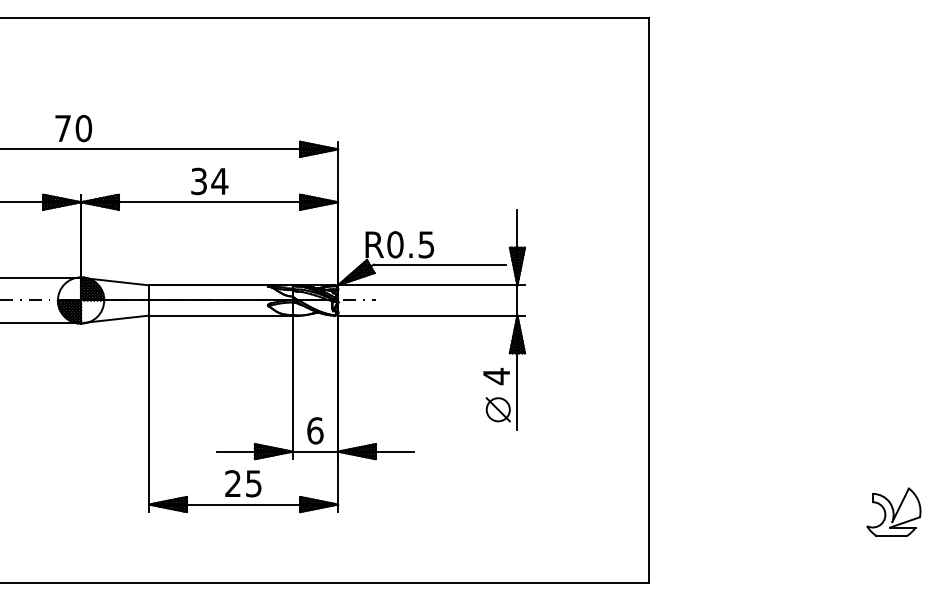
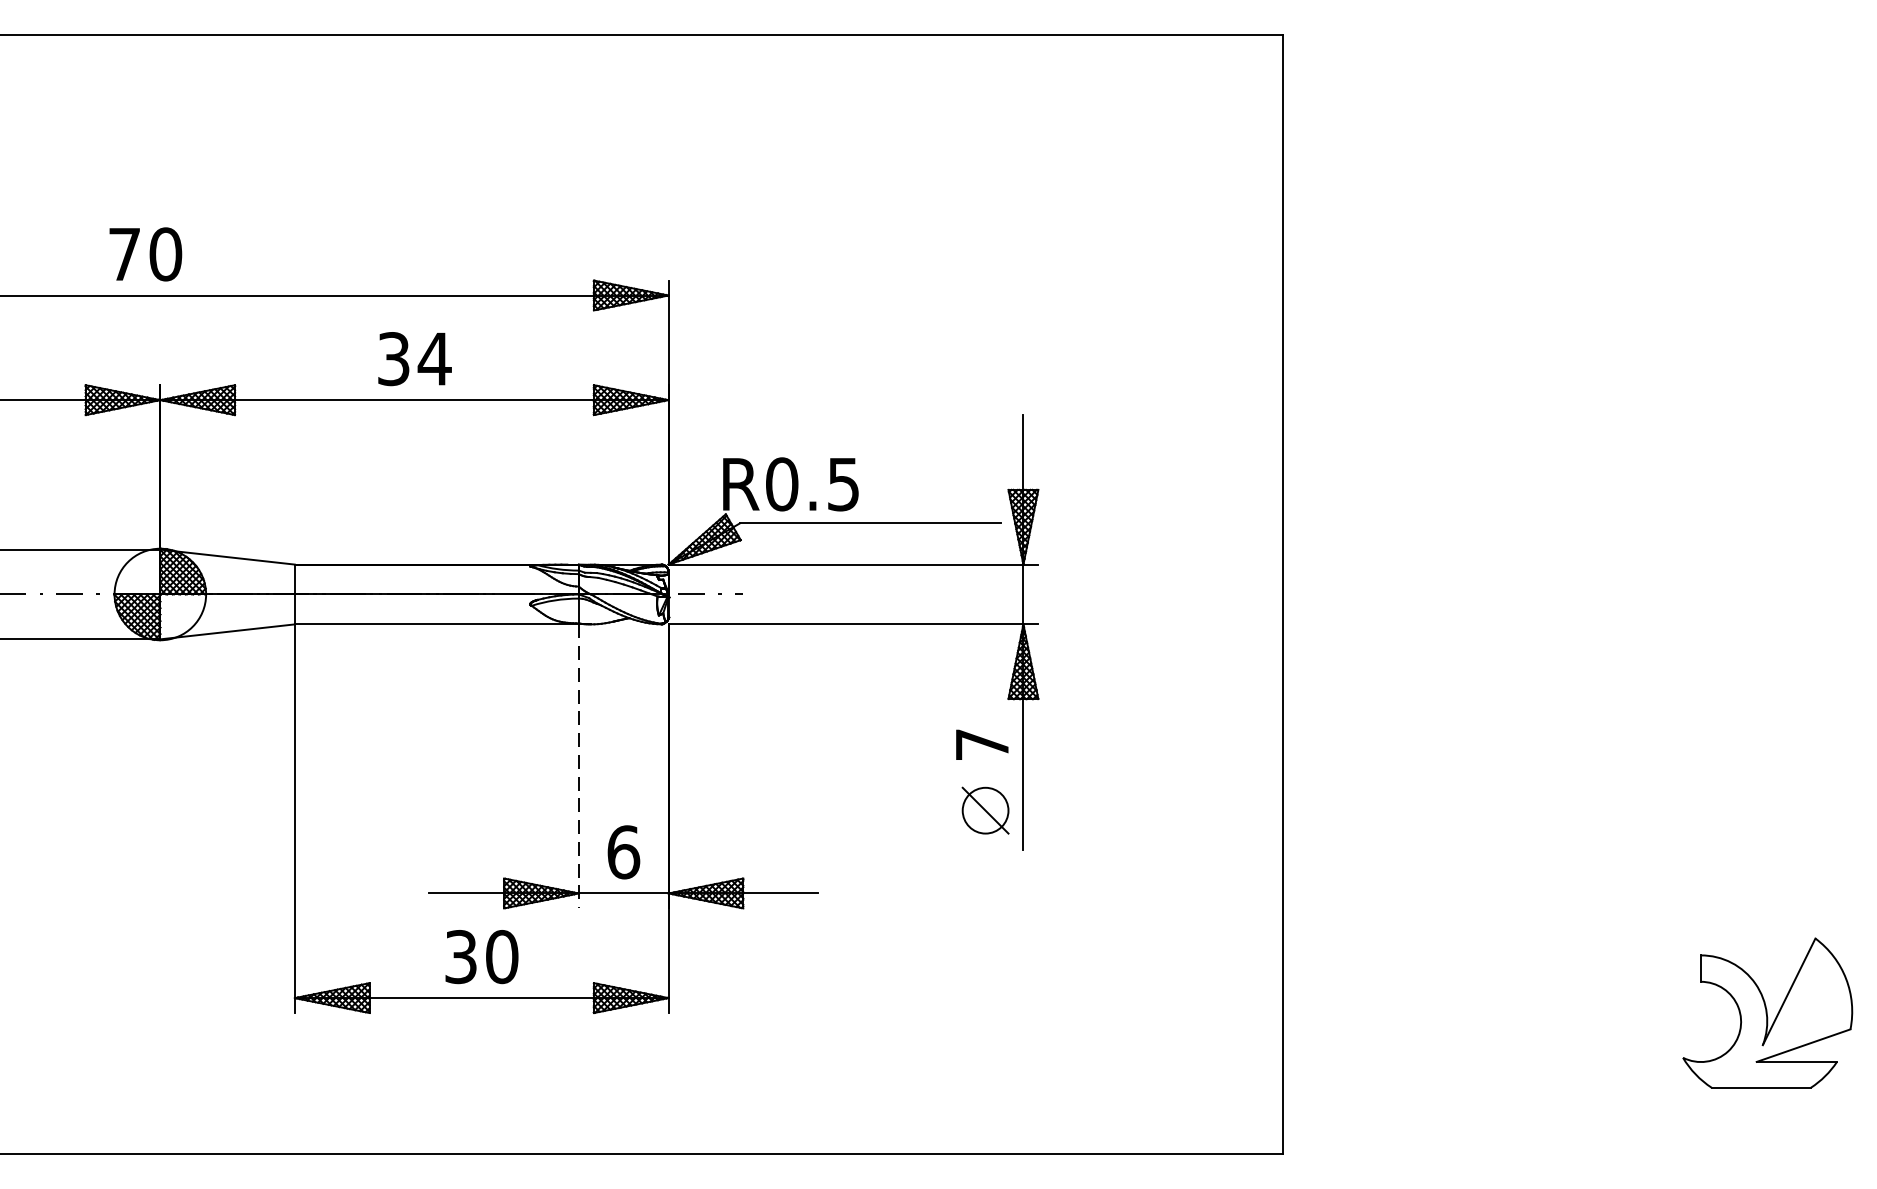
text: (496, 376) -> (982, 744), 4 -> 7
line: (292, 387) -> (578, 766), solid -> dashed
text: (243, 483) -> (481, 956), 25 -> 30
part: (893, 511) -> (1767, 1011), size x1.6

